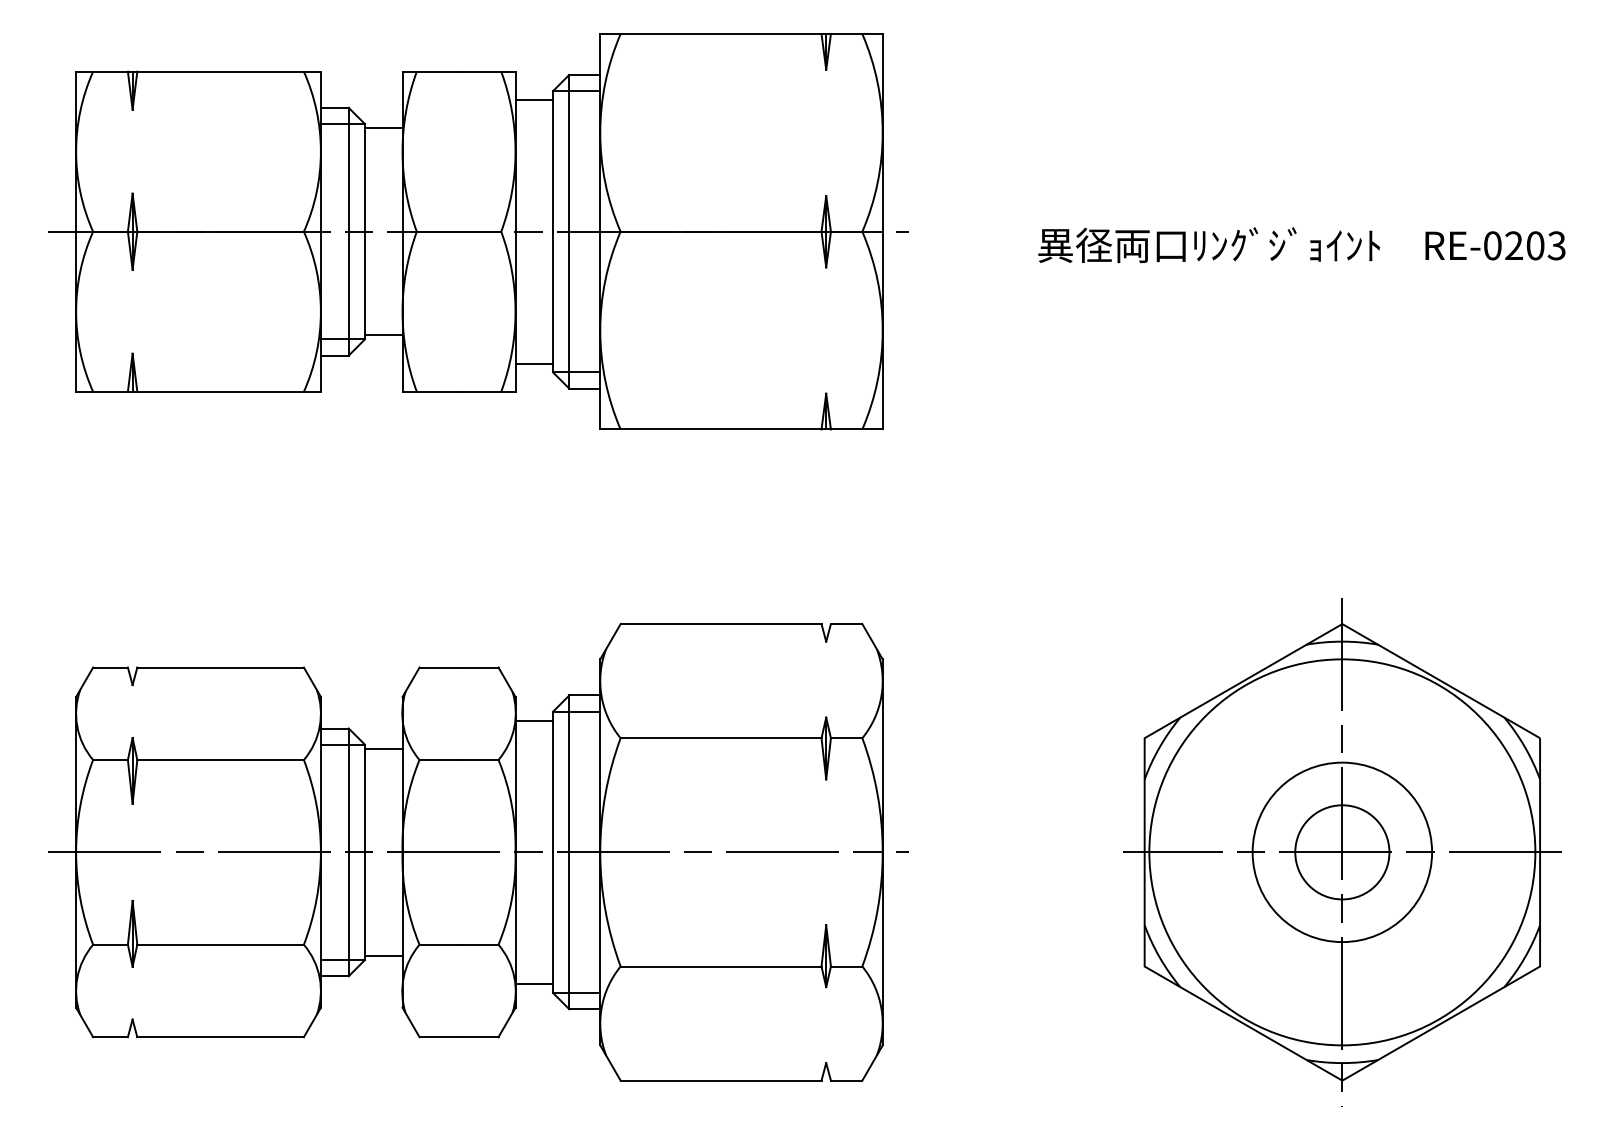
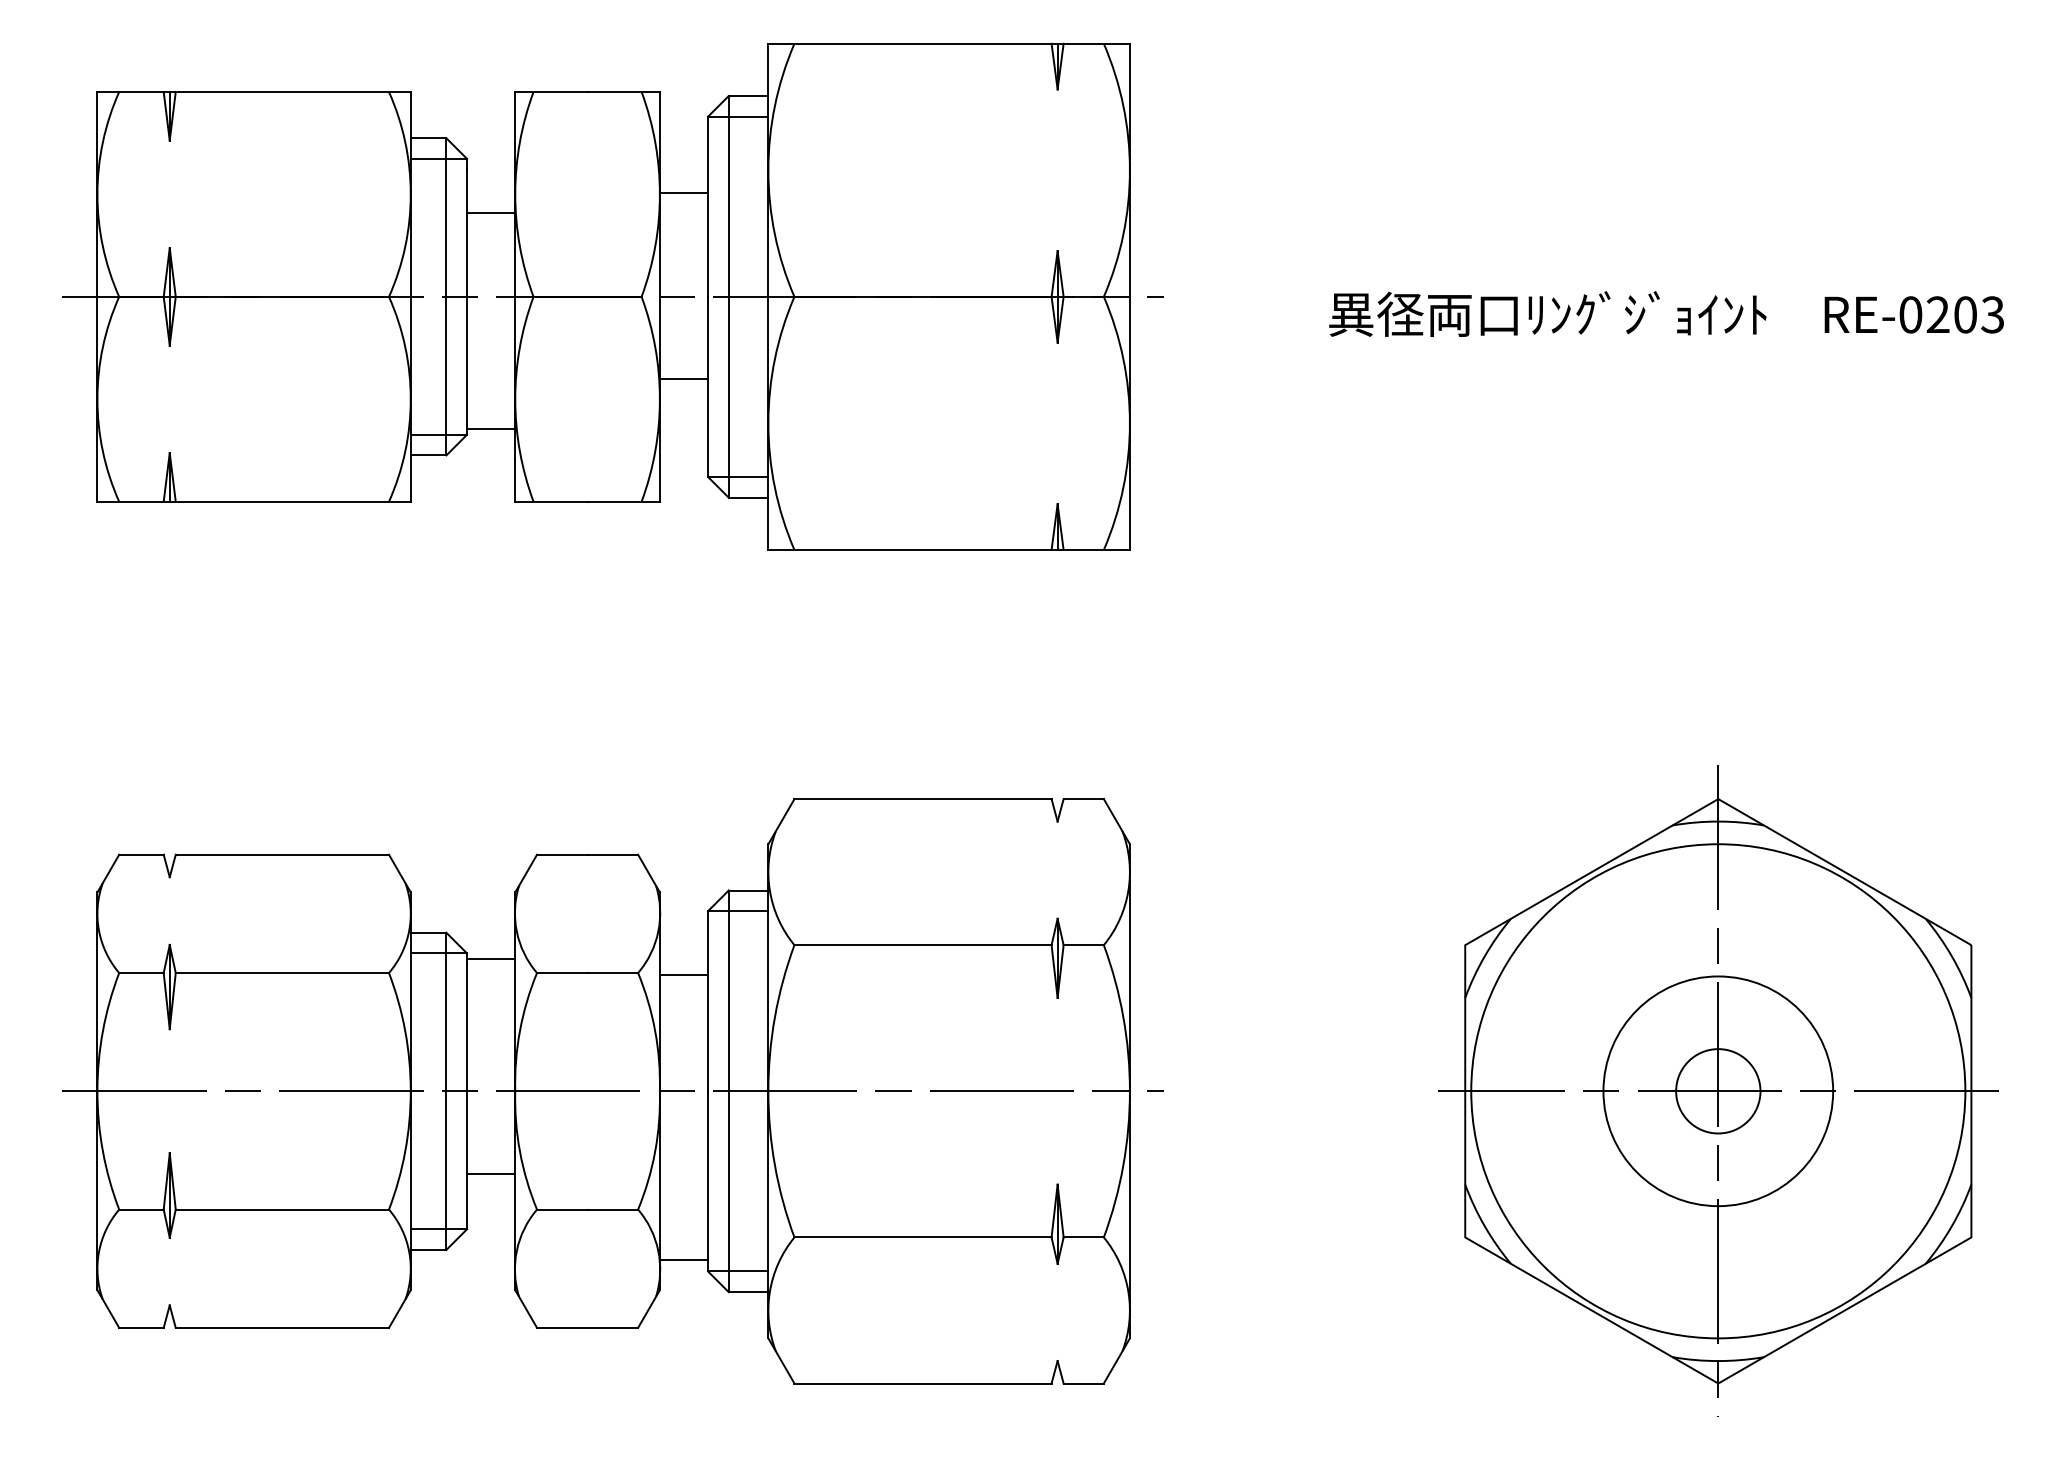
line: (533, 100) -> (683, 193), moved
line: (383, 128) -> (491, 213), moved
line: (533, 363) -> (683, 378), moved
line: (533, 720) -> (683, 974), moved
circle: (1342, 852) -> (1718, 1091), size x0.7
line: (383, 955) -> (491, 1173), moved

